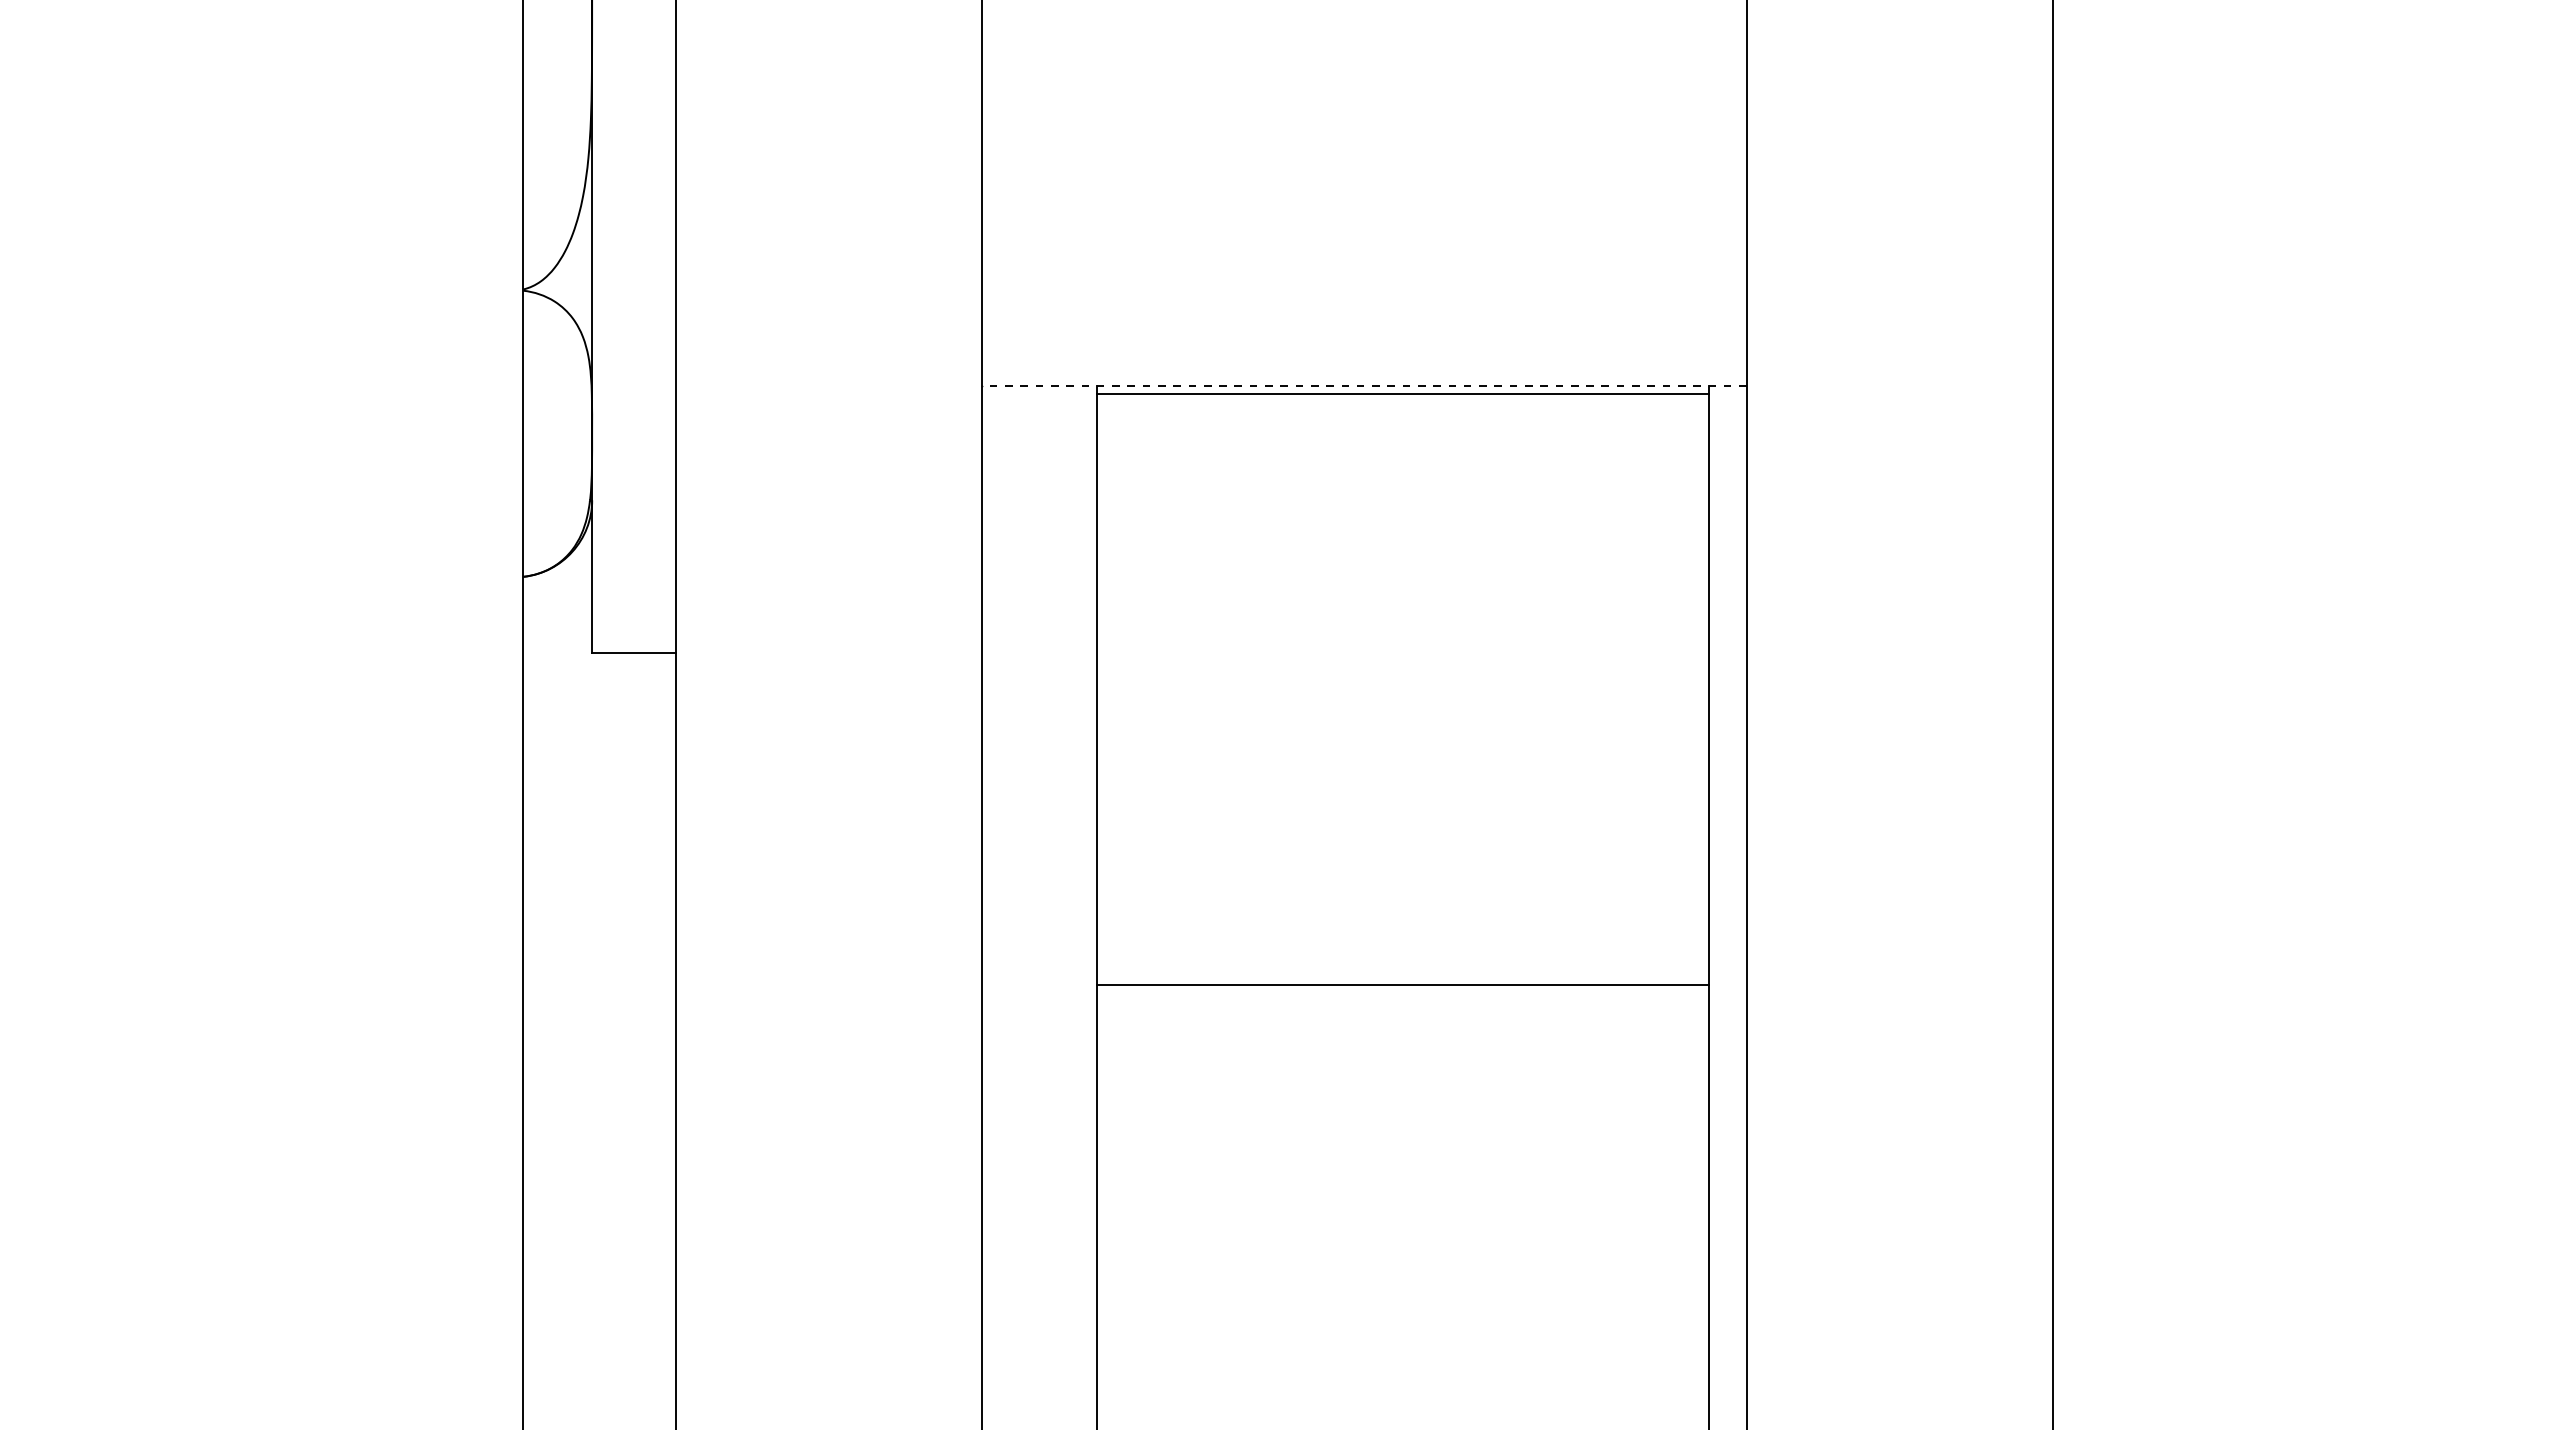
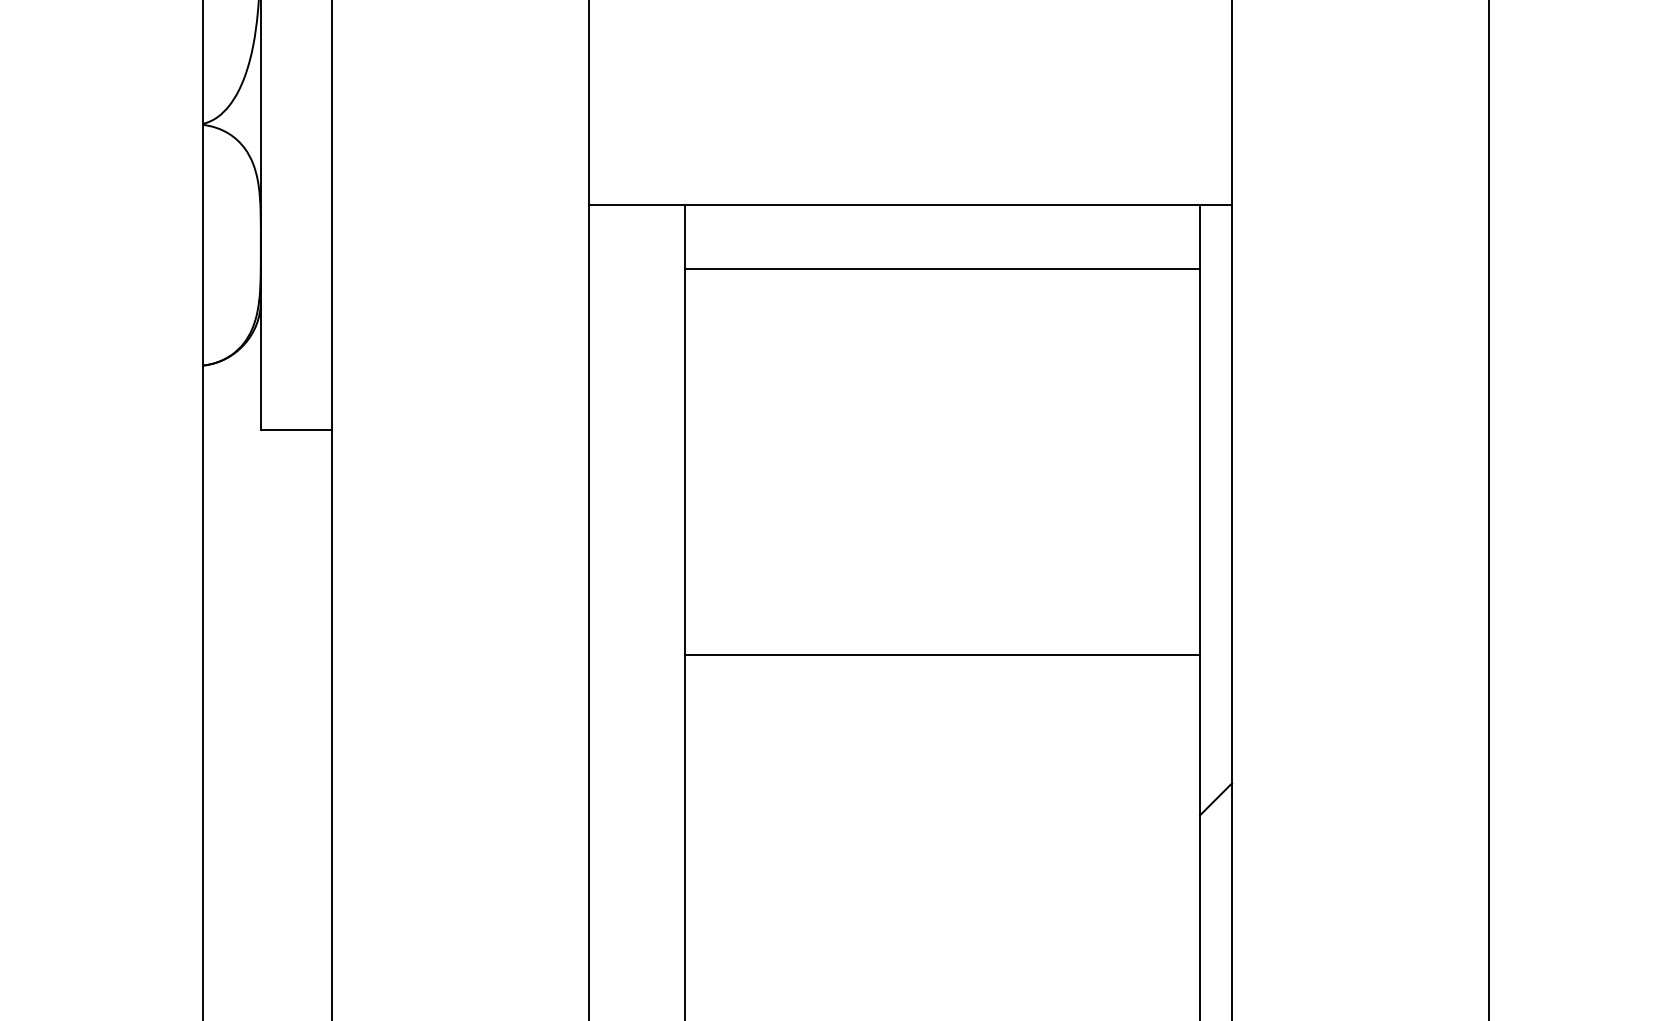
line: (1363, 385) -> (909, 204), dashed -> solid
line: (1402, 394) -> (942, 269), moved
line: (1402, 984) -> (942, 654), moved
line: (1727, 1092) -> (1215, 799), added

